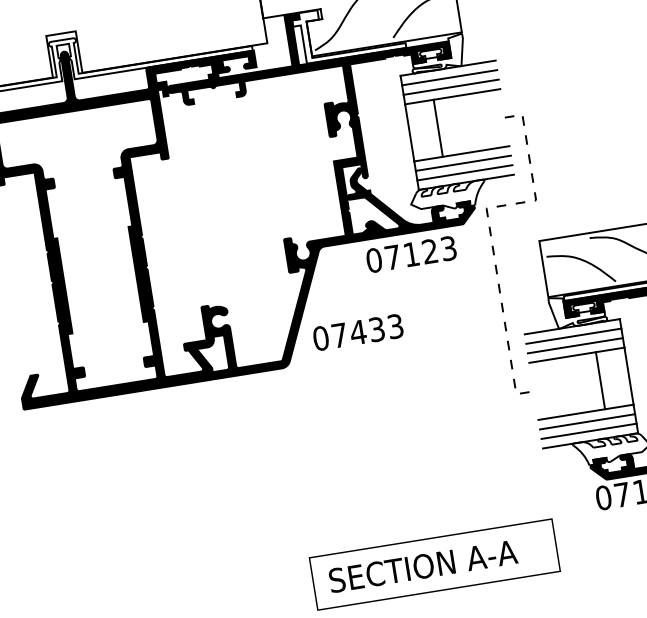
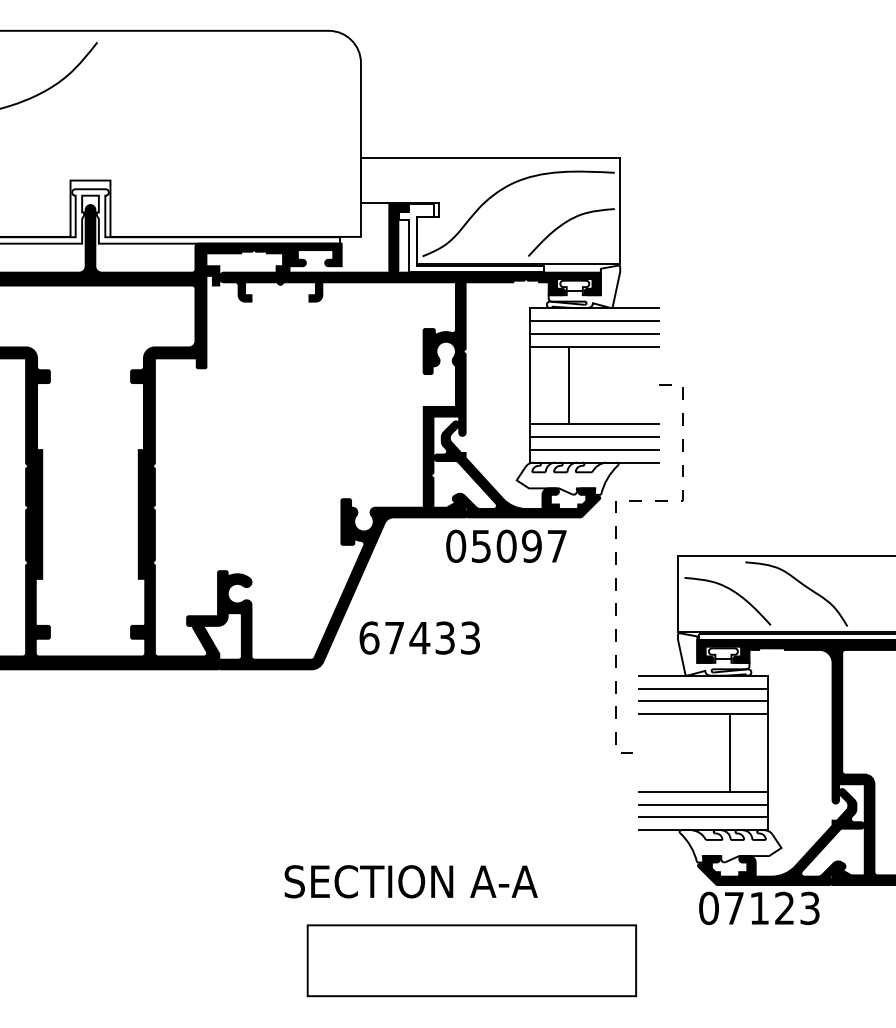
text: (420, 252) -> (519, 545), 07123 -> 05097
text: (321, 338) -> (369, 637), 07433 -> 67433
text: (422, 566) -> (410, 881), moved

